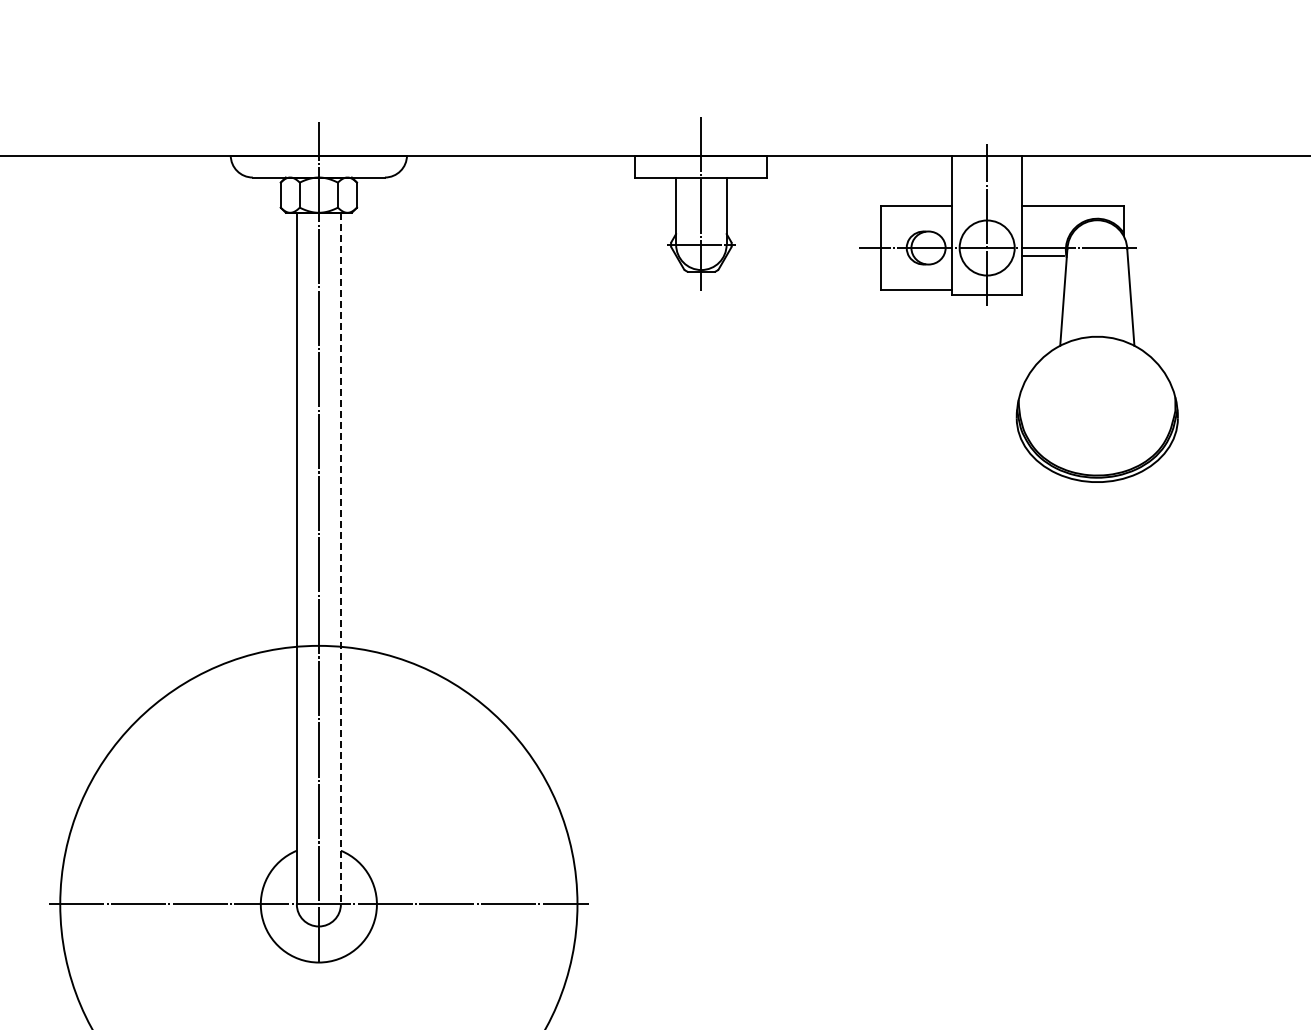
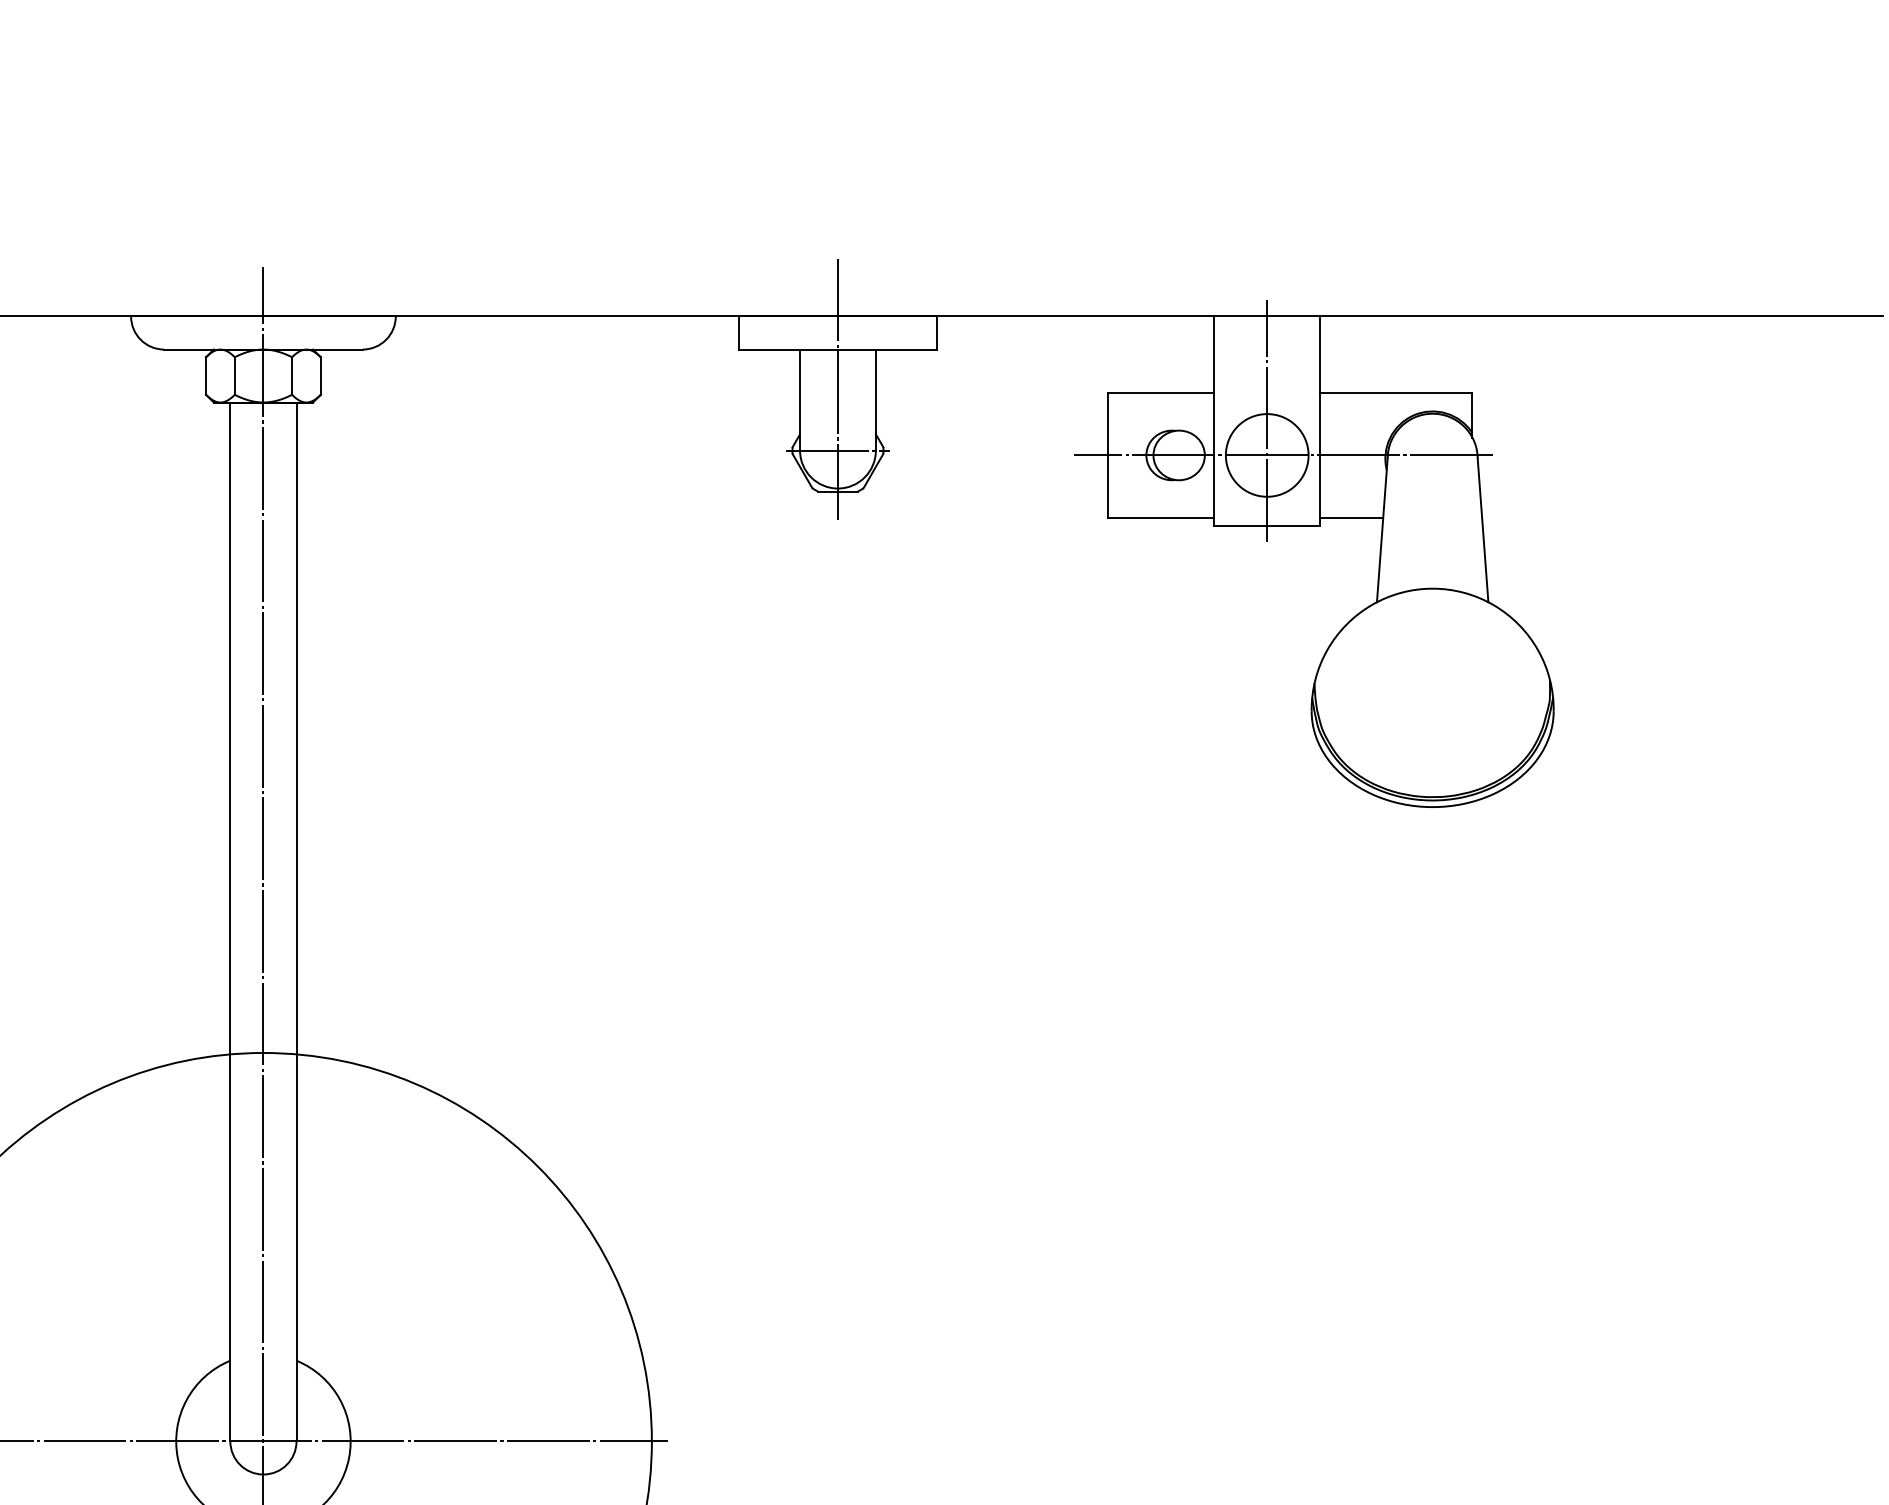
line: (1043, 255) -> (1351, 517), moved
line: (340, 558) -> (295, 921), dashed -> solid

